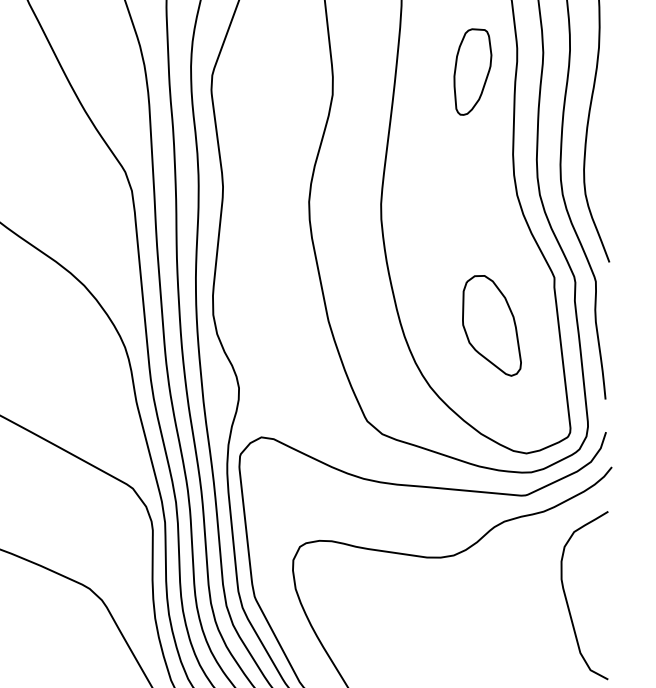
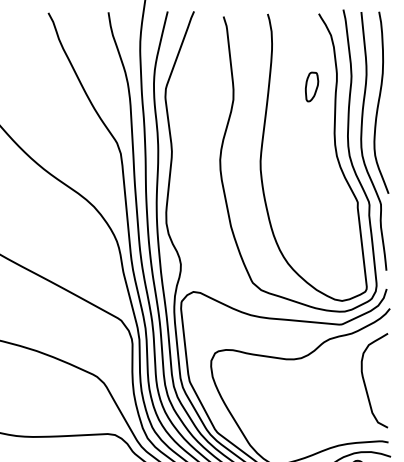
part: (471, 71) -> (311, 86), size x0.6
part: (491, 326) -> (322, 229), removed

